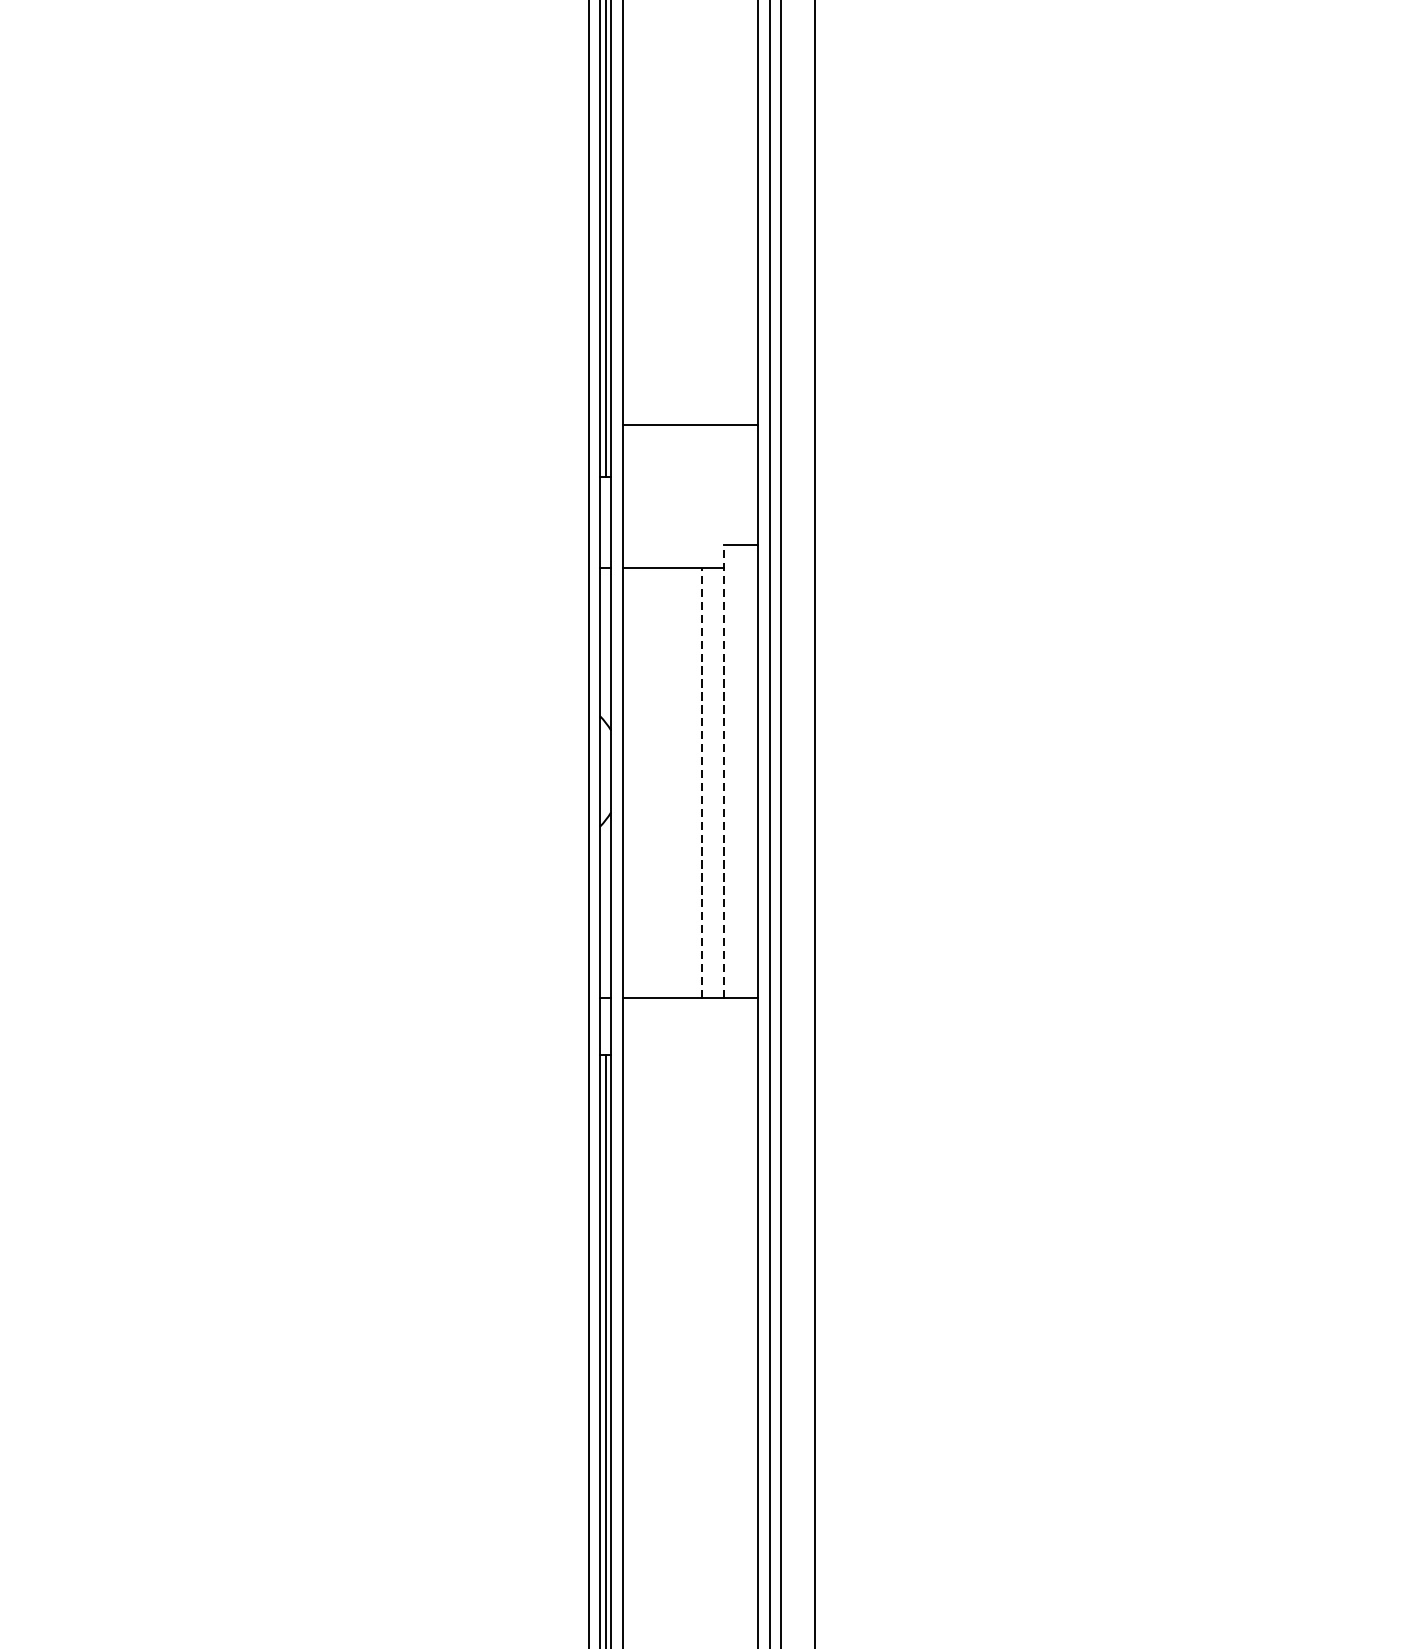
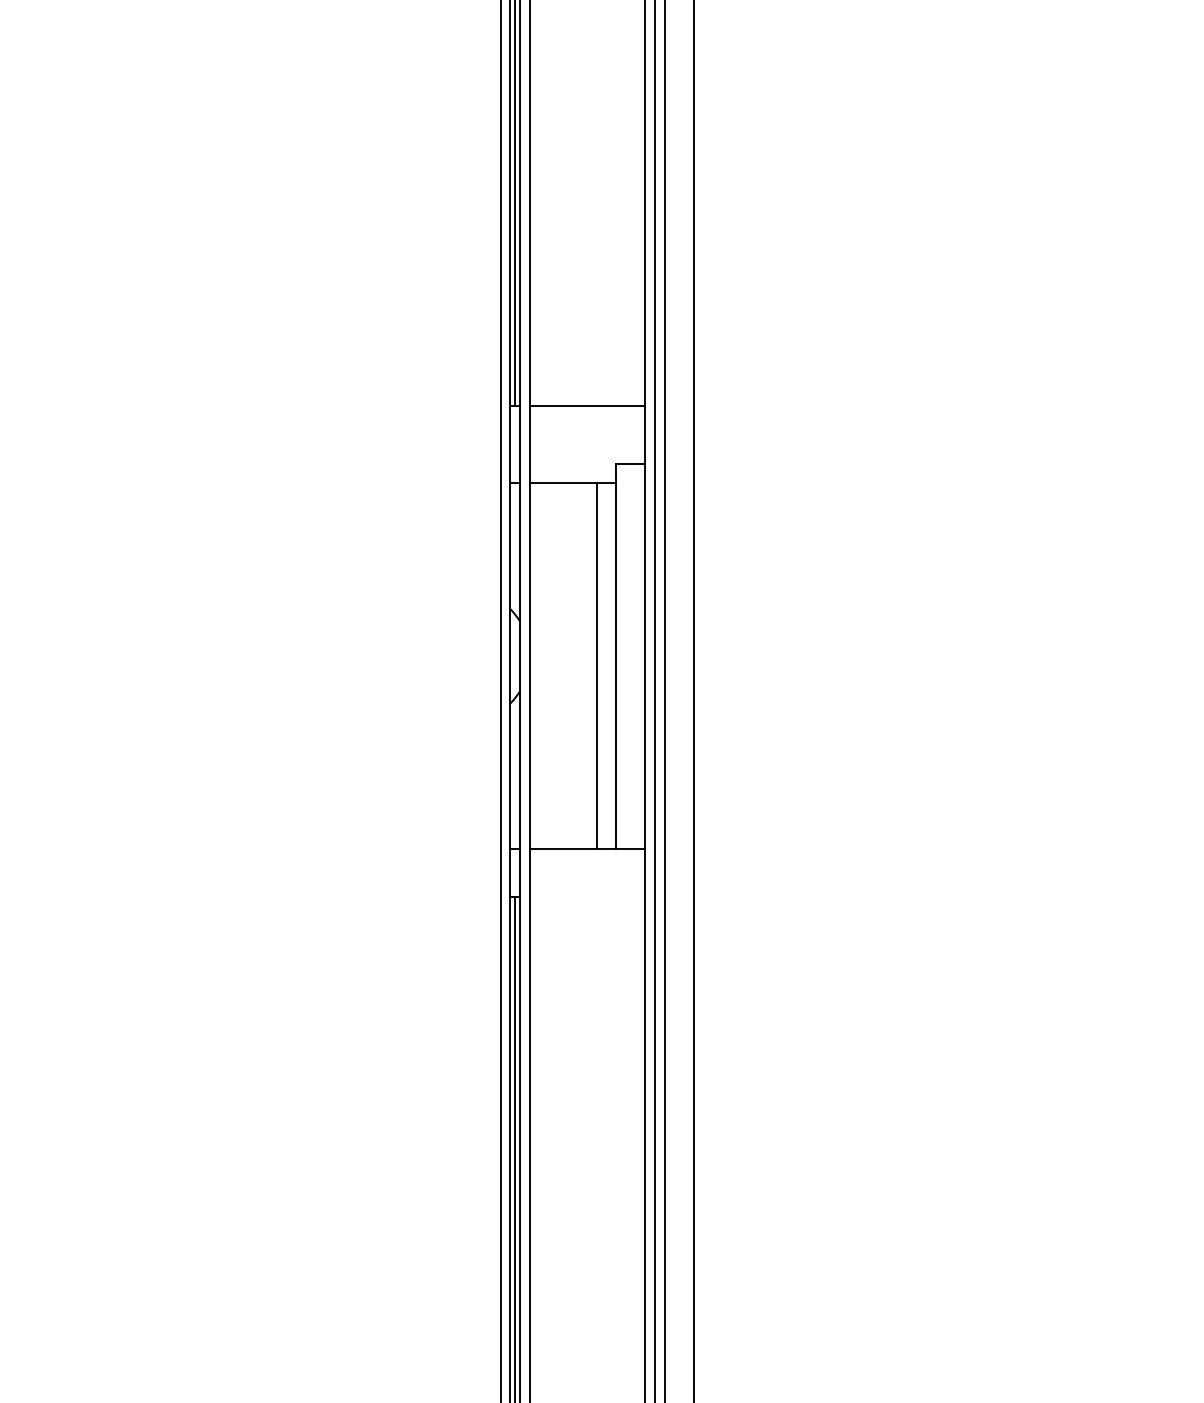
line: (690, 424) -> (587, 405), moved
line: (724, 771) -> (616, 656), dashed -> solid
line: (702, 782) -> (597, 665), dashed -> solid

